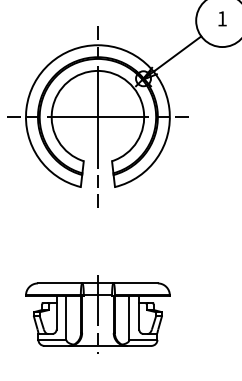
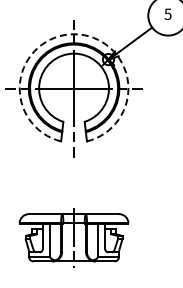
text: (221, 19) -> (167, 14), 1 -> 5
arc: (98, 45) -> (74, 34), solid -> dashed

